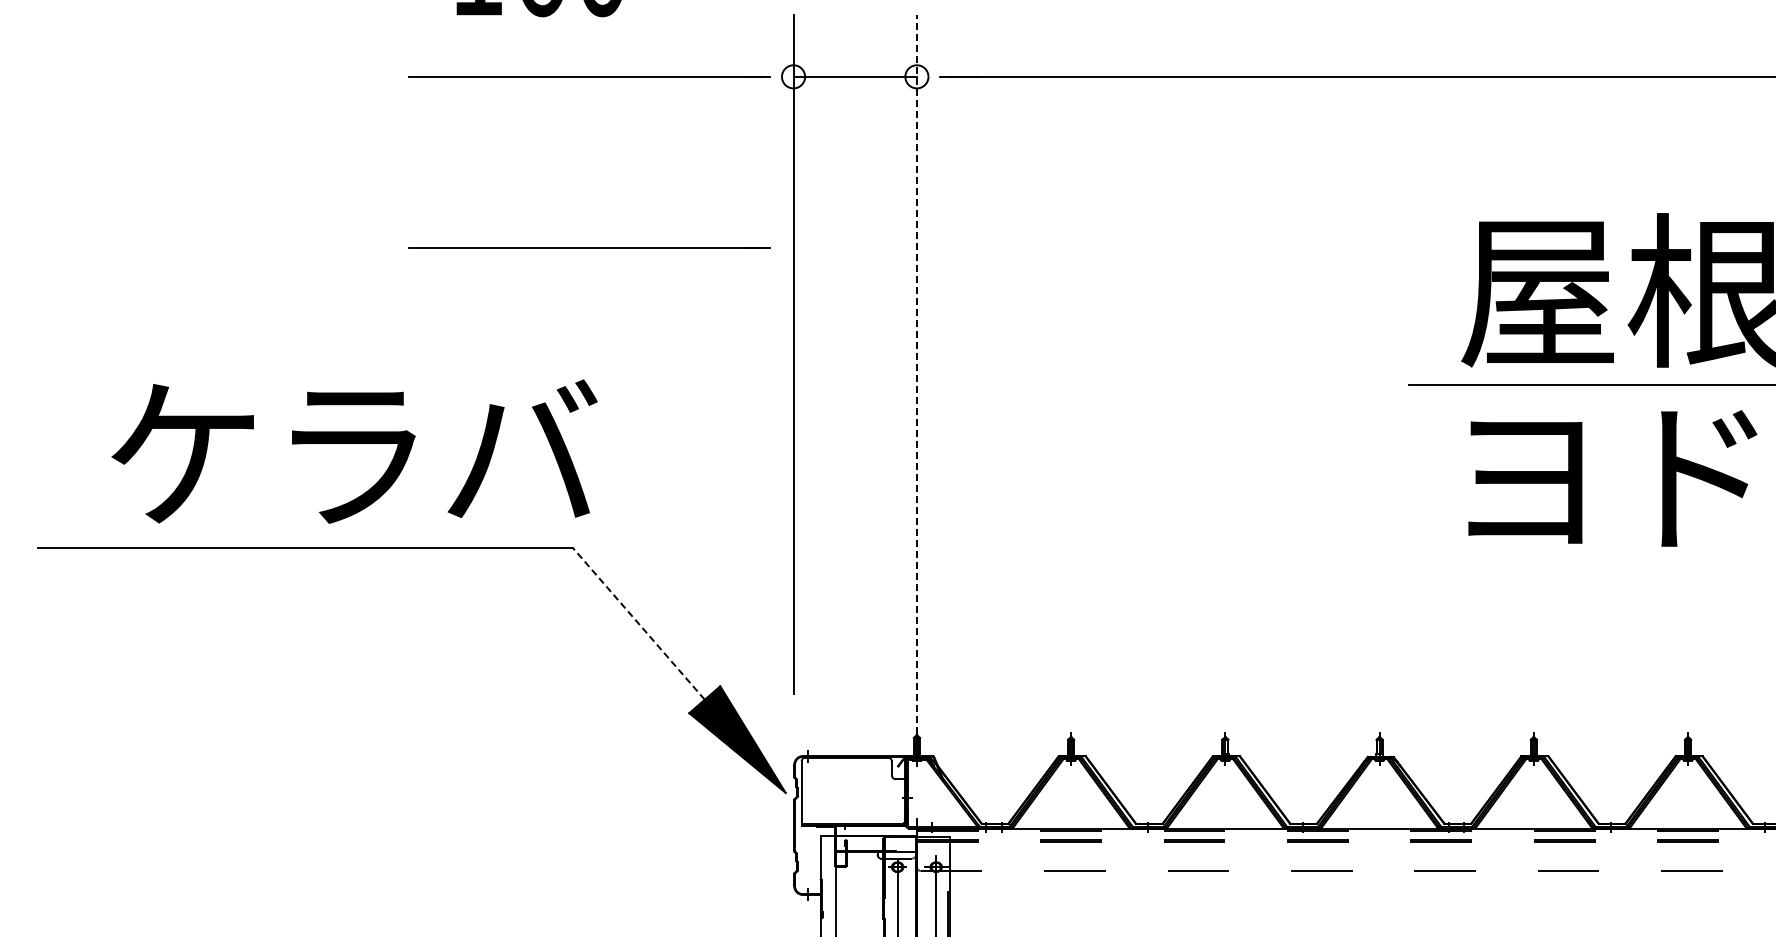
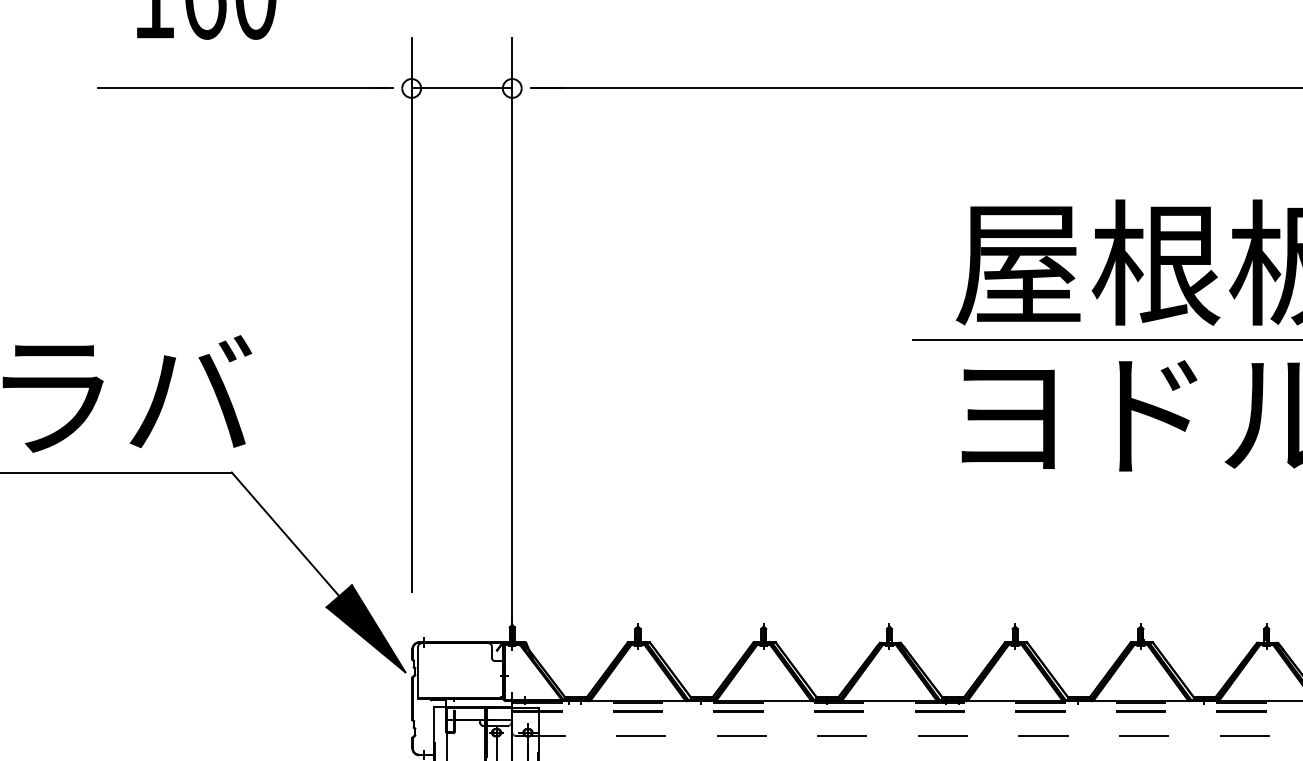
line: (589, 247) -> (245, 227), removed
line: (916, 385) -> (511, 340), dashed -> solid
line: (638, 623) -> (285, 534), dashed -> solid

